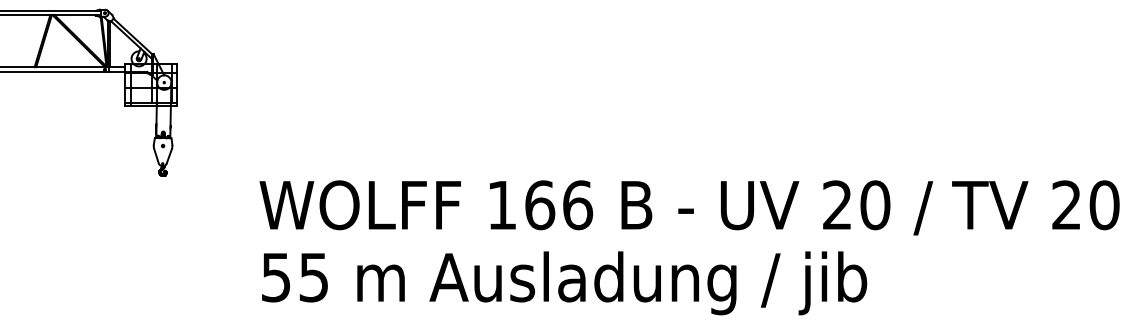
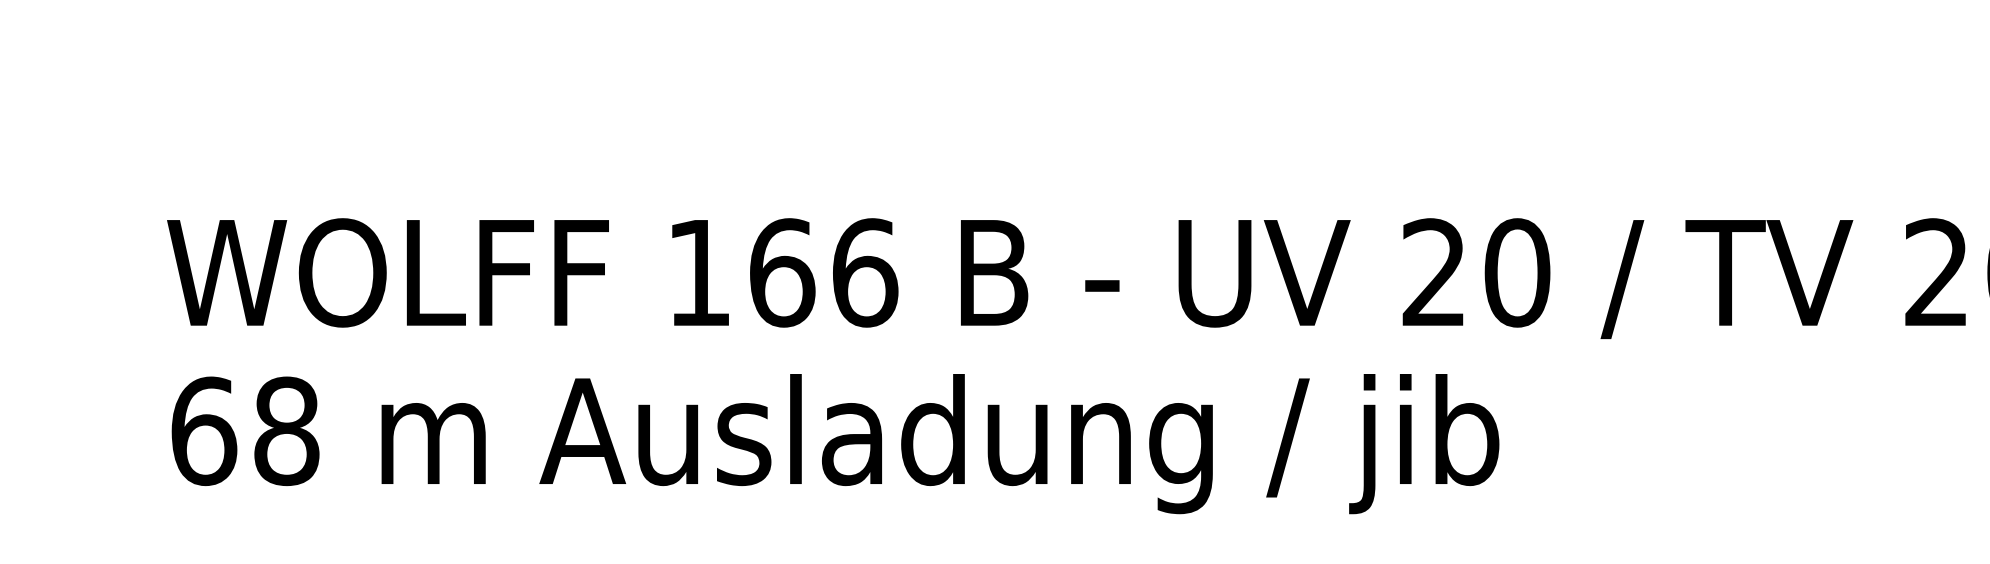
text: (294, 277) -> (243, 431), 55 -> 68

